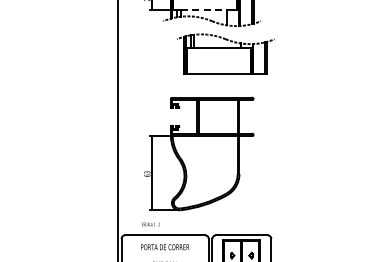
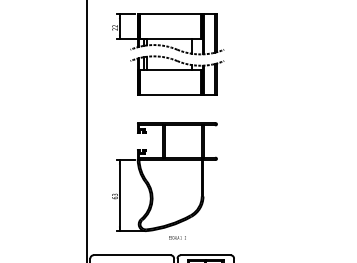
line: (204, 10) -> (169, 39), dashed -> solid
part: (225, 54) -> (177, 75), moved
text: (150, 224) -> (177, 237), moved

